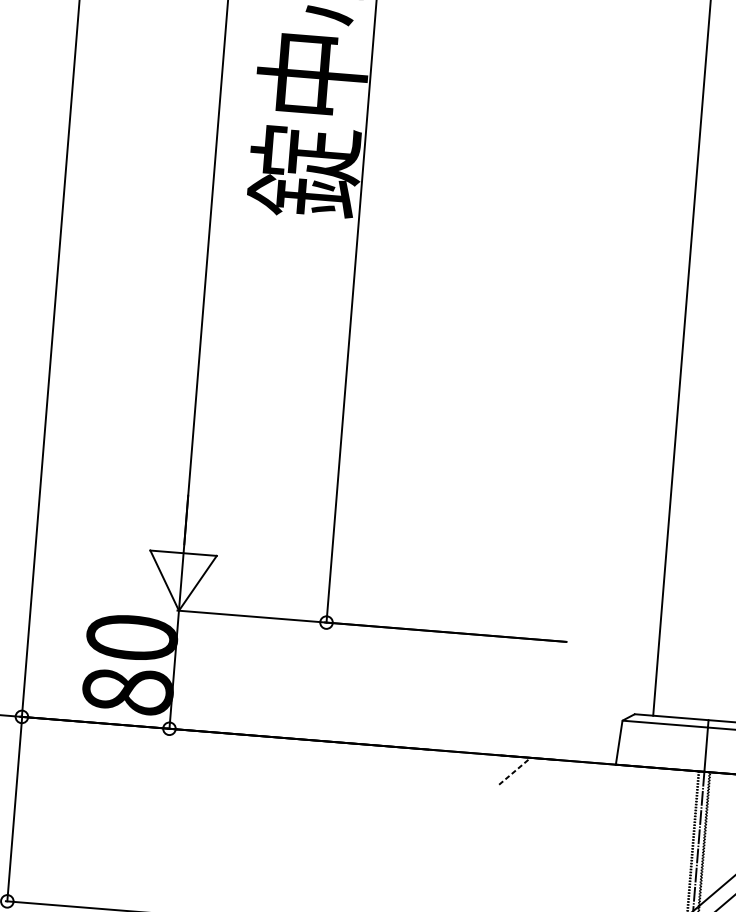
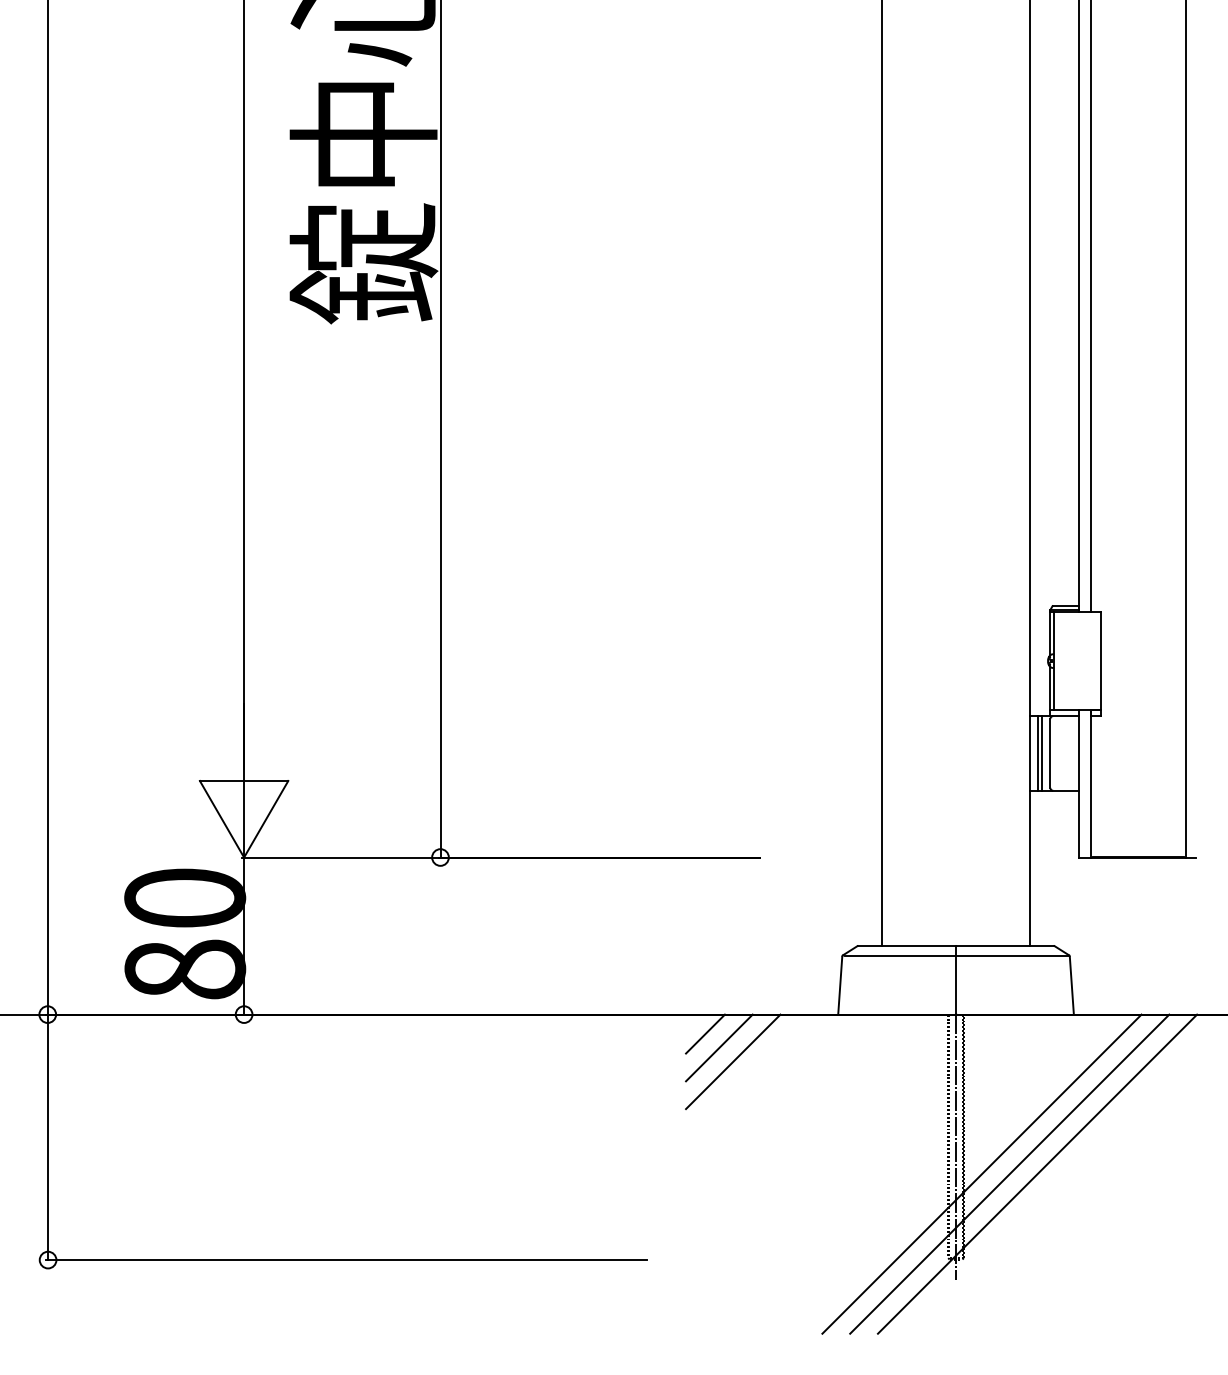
line: (514, 771) -> (705, 1034), dashed -> solid
line: (524, 782) -> (719, 1047), added
line: (534, 793) -> (733, 1061), added

